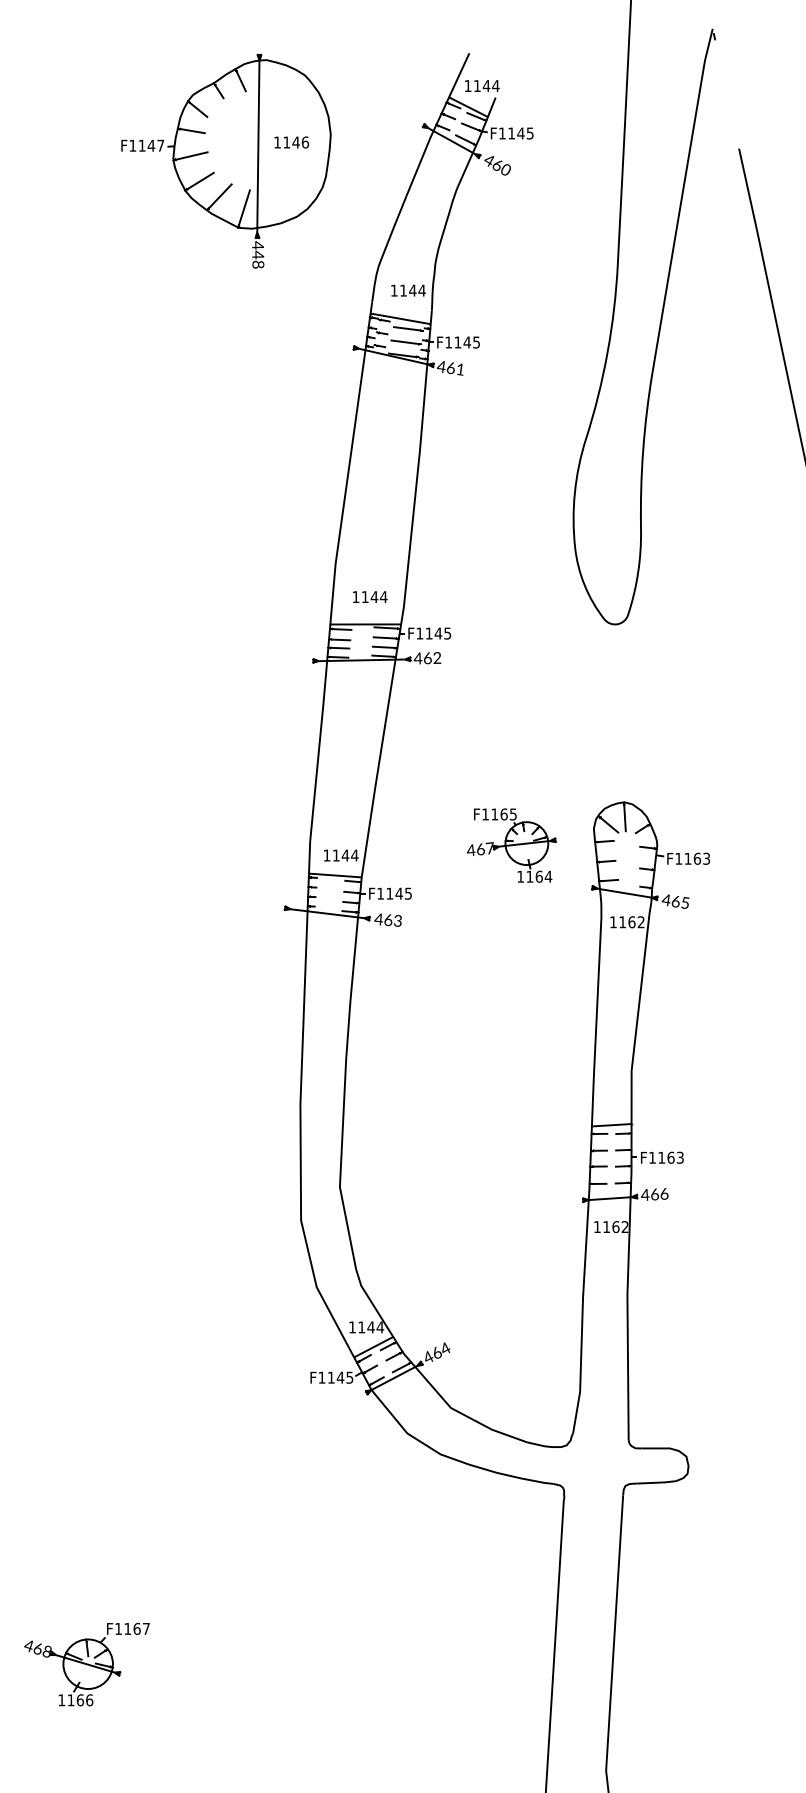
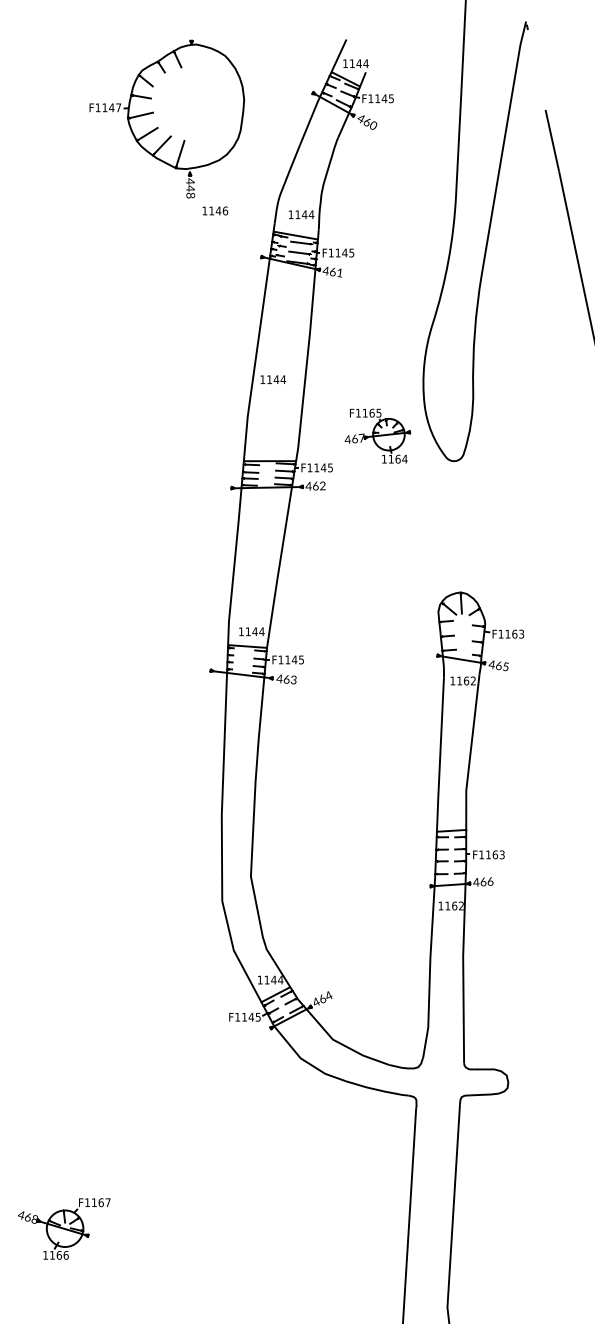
text: (291, 142) -> (215, 210), moved
line: (258, 146) -> (190, 108), removed
text: (370, 596) -> (273, 379), moved
part: (511, 845) -> (377, 436), moved

